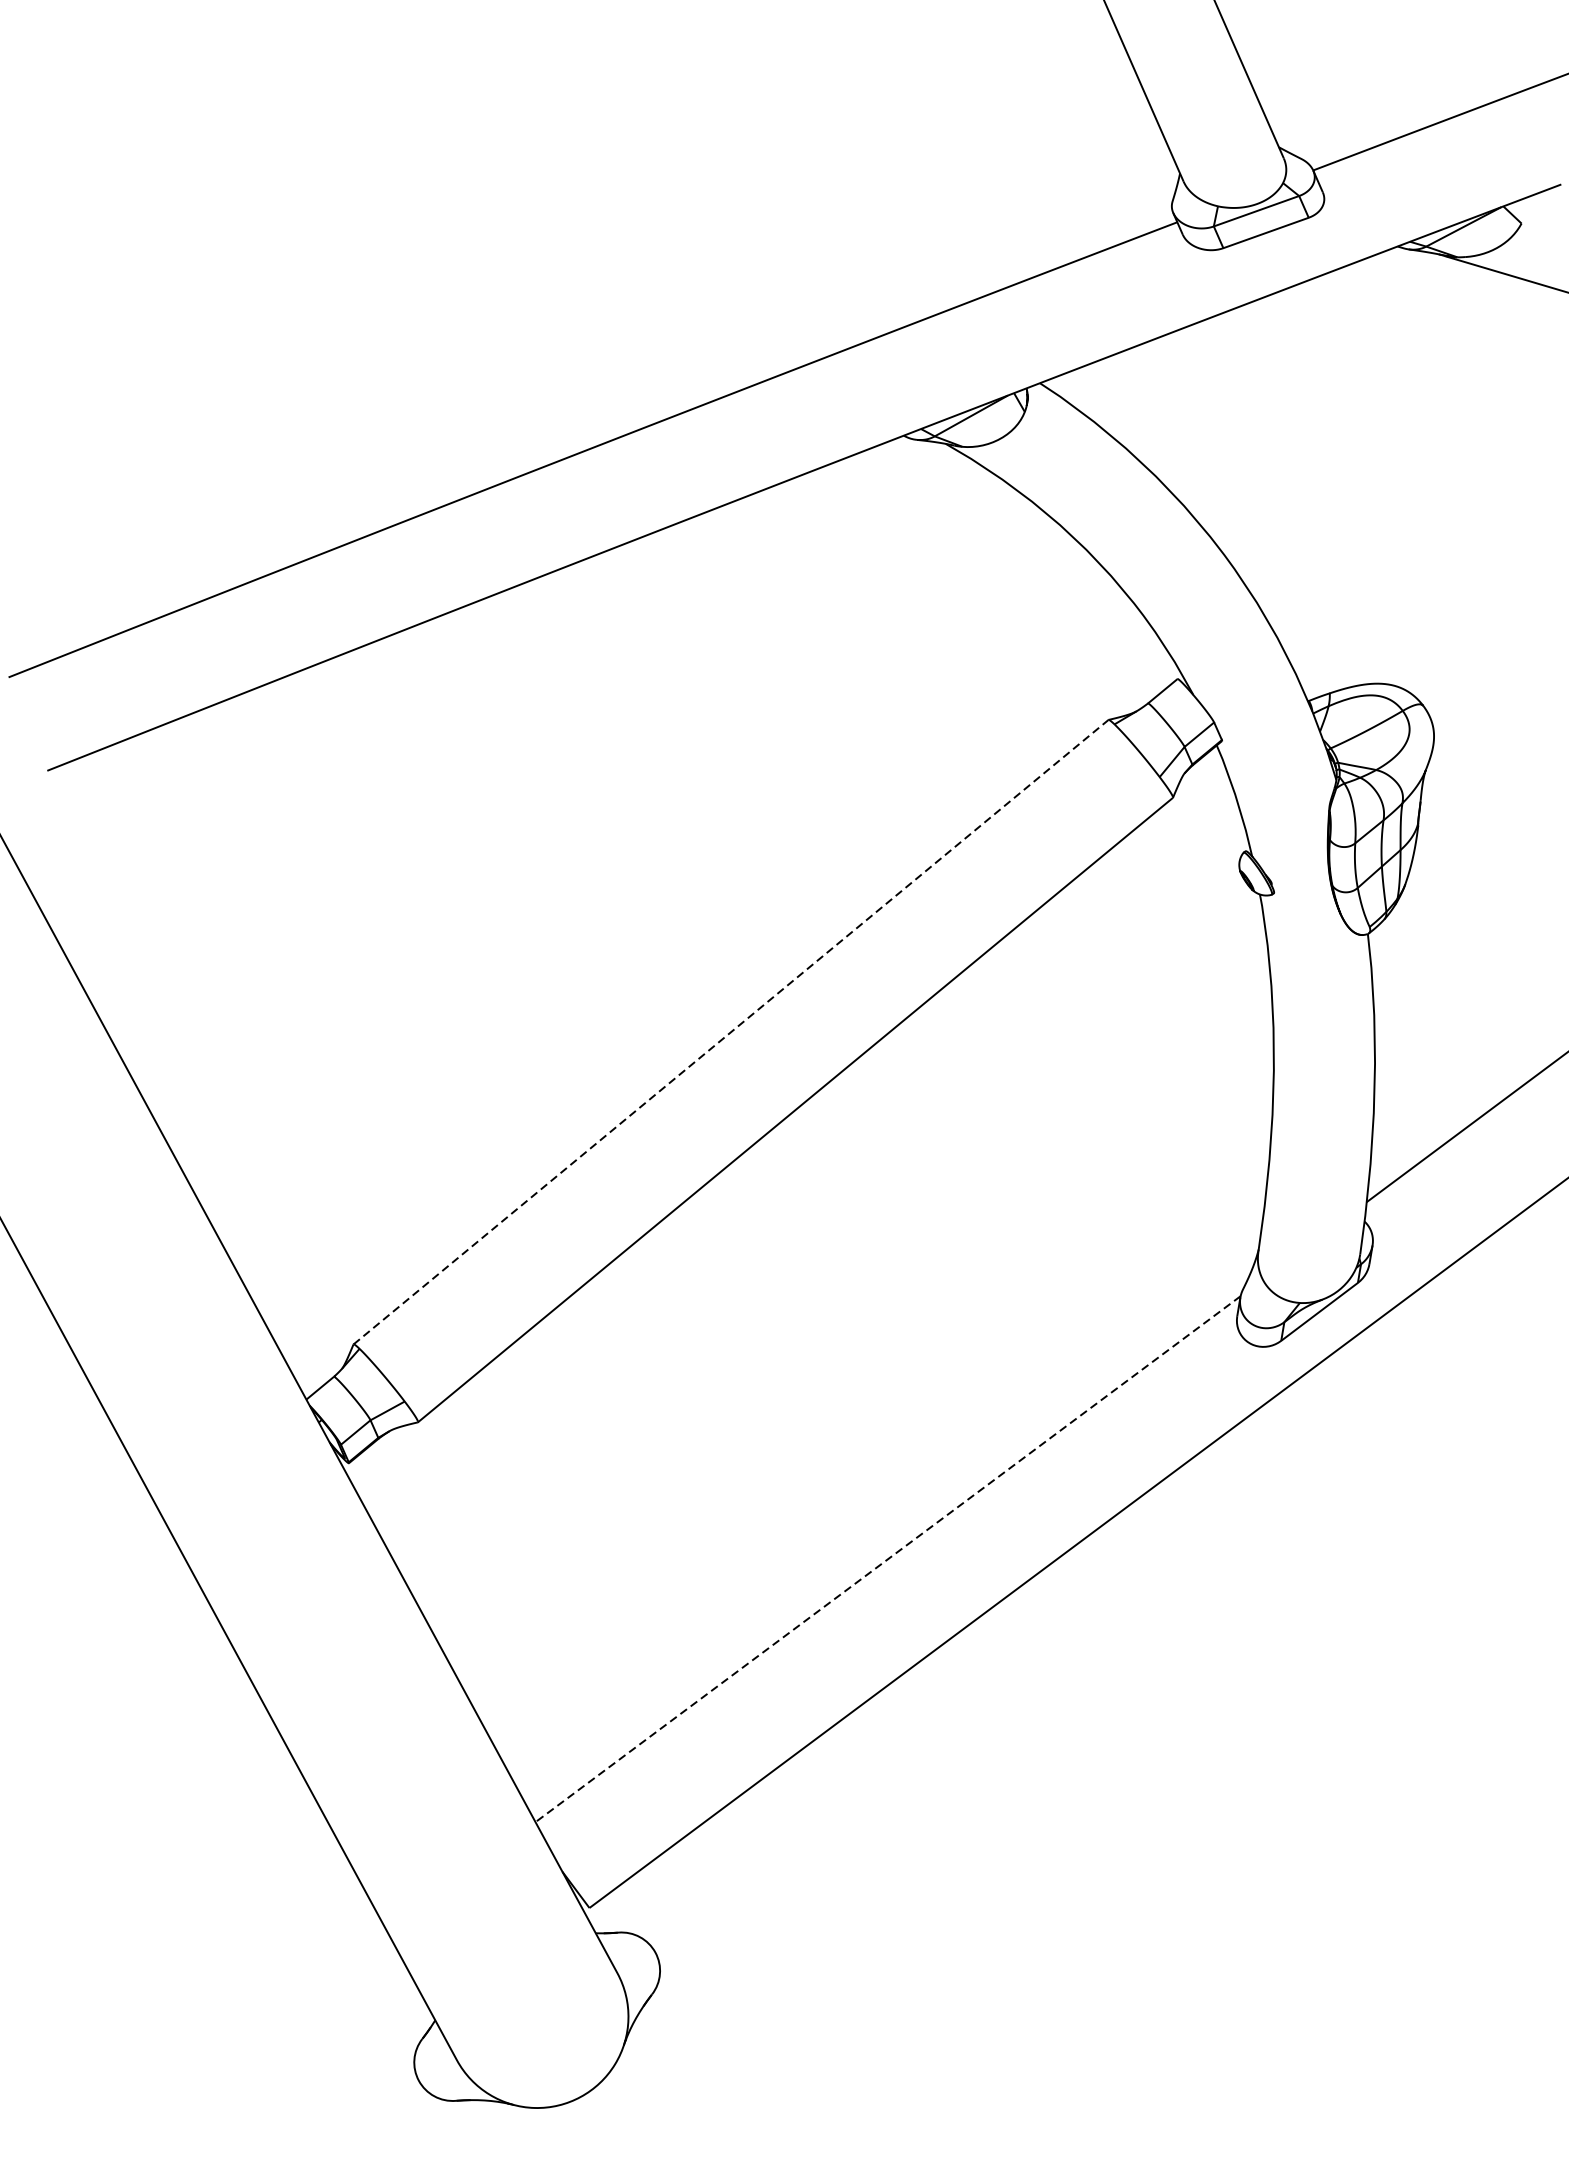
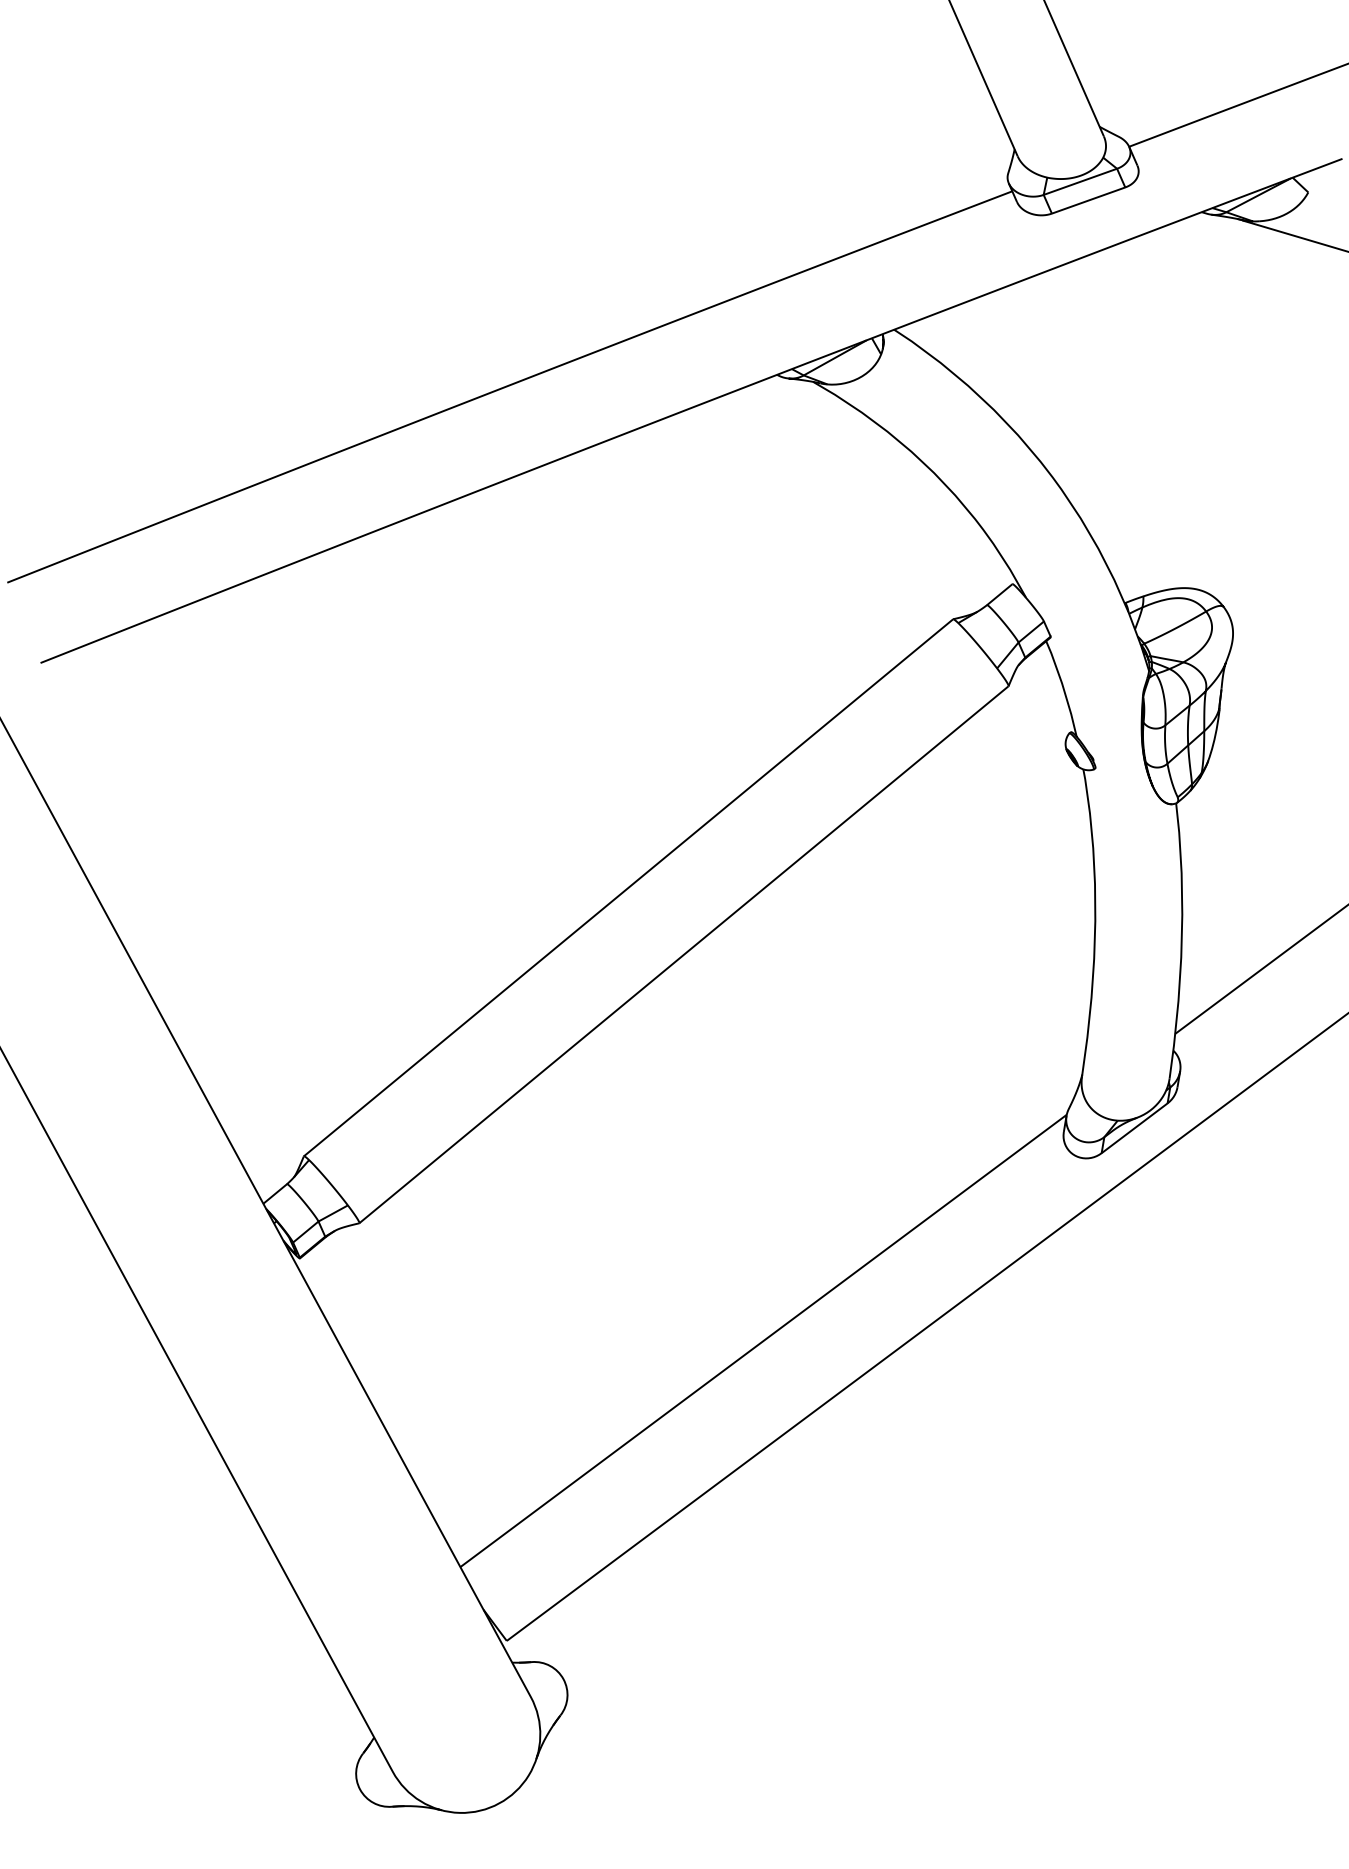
line: (731, 1031) -> (628, 887), dashed -> solid
line: (887, 1559) -> (763, 1341), dashed -> solid

